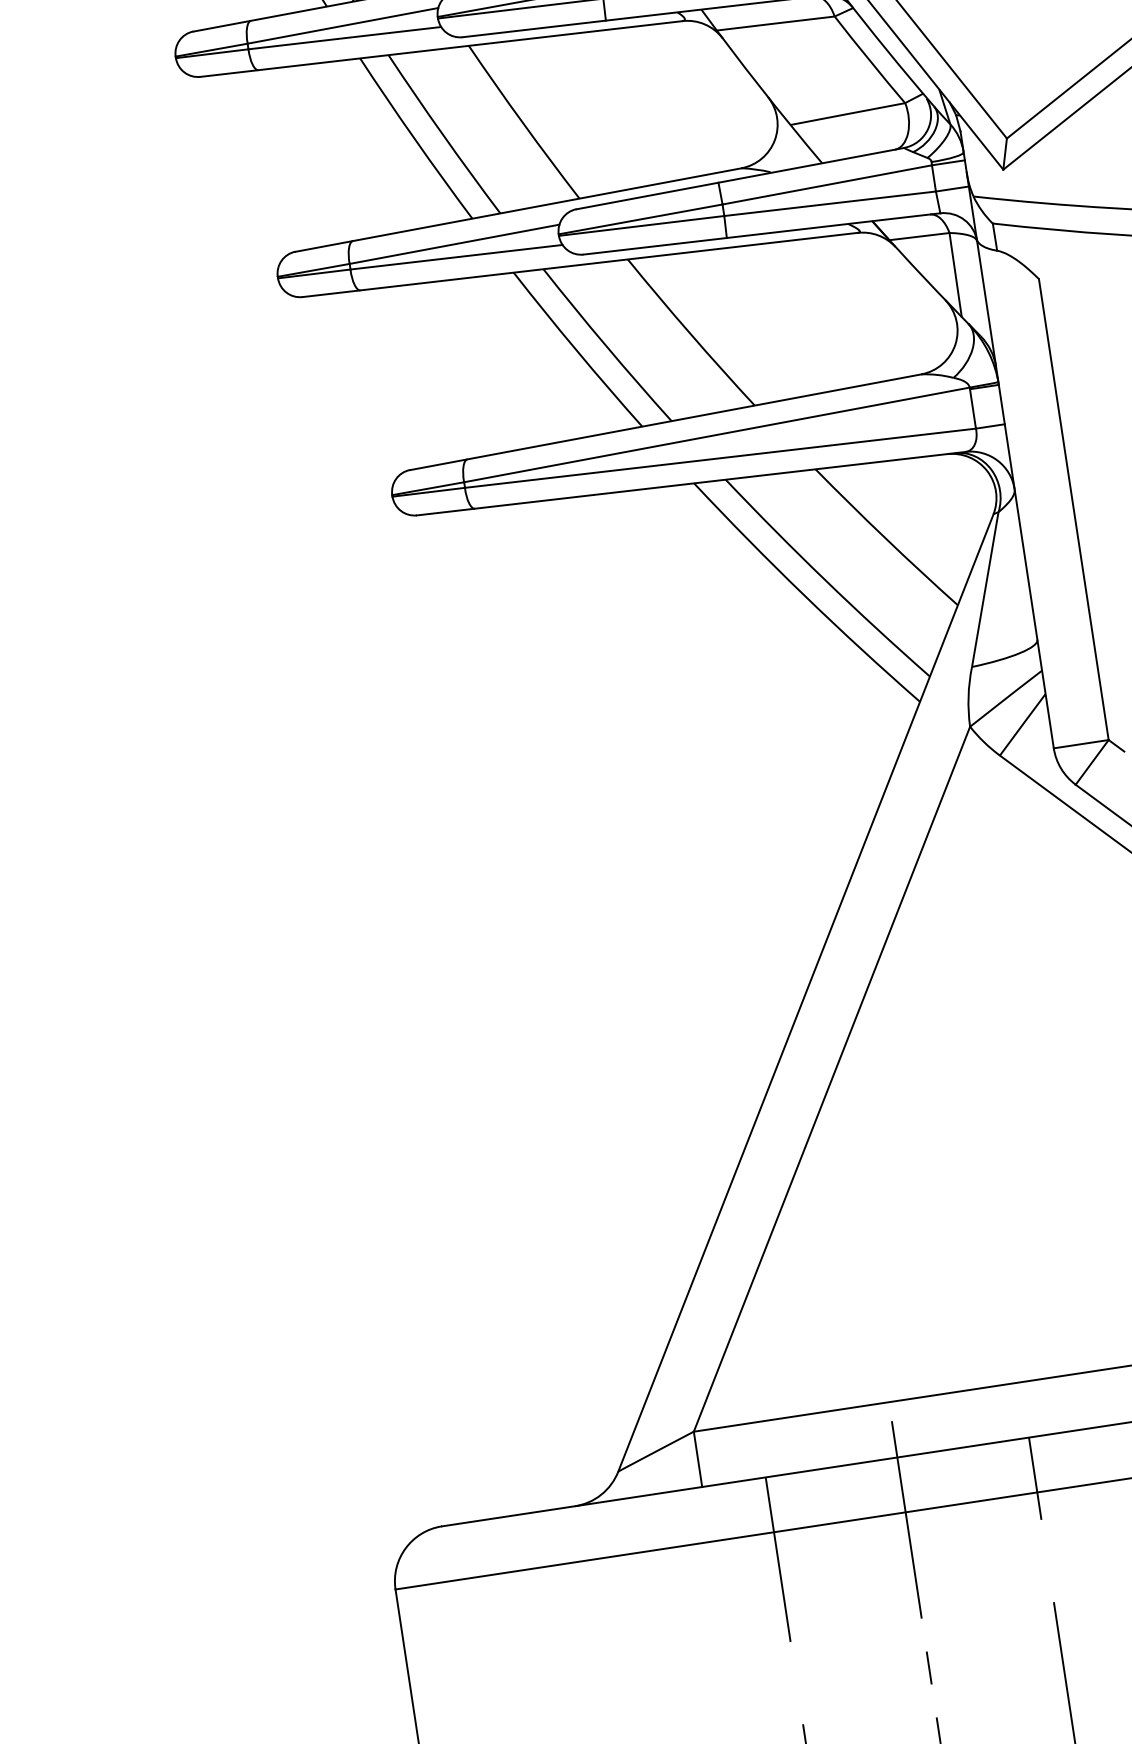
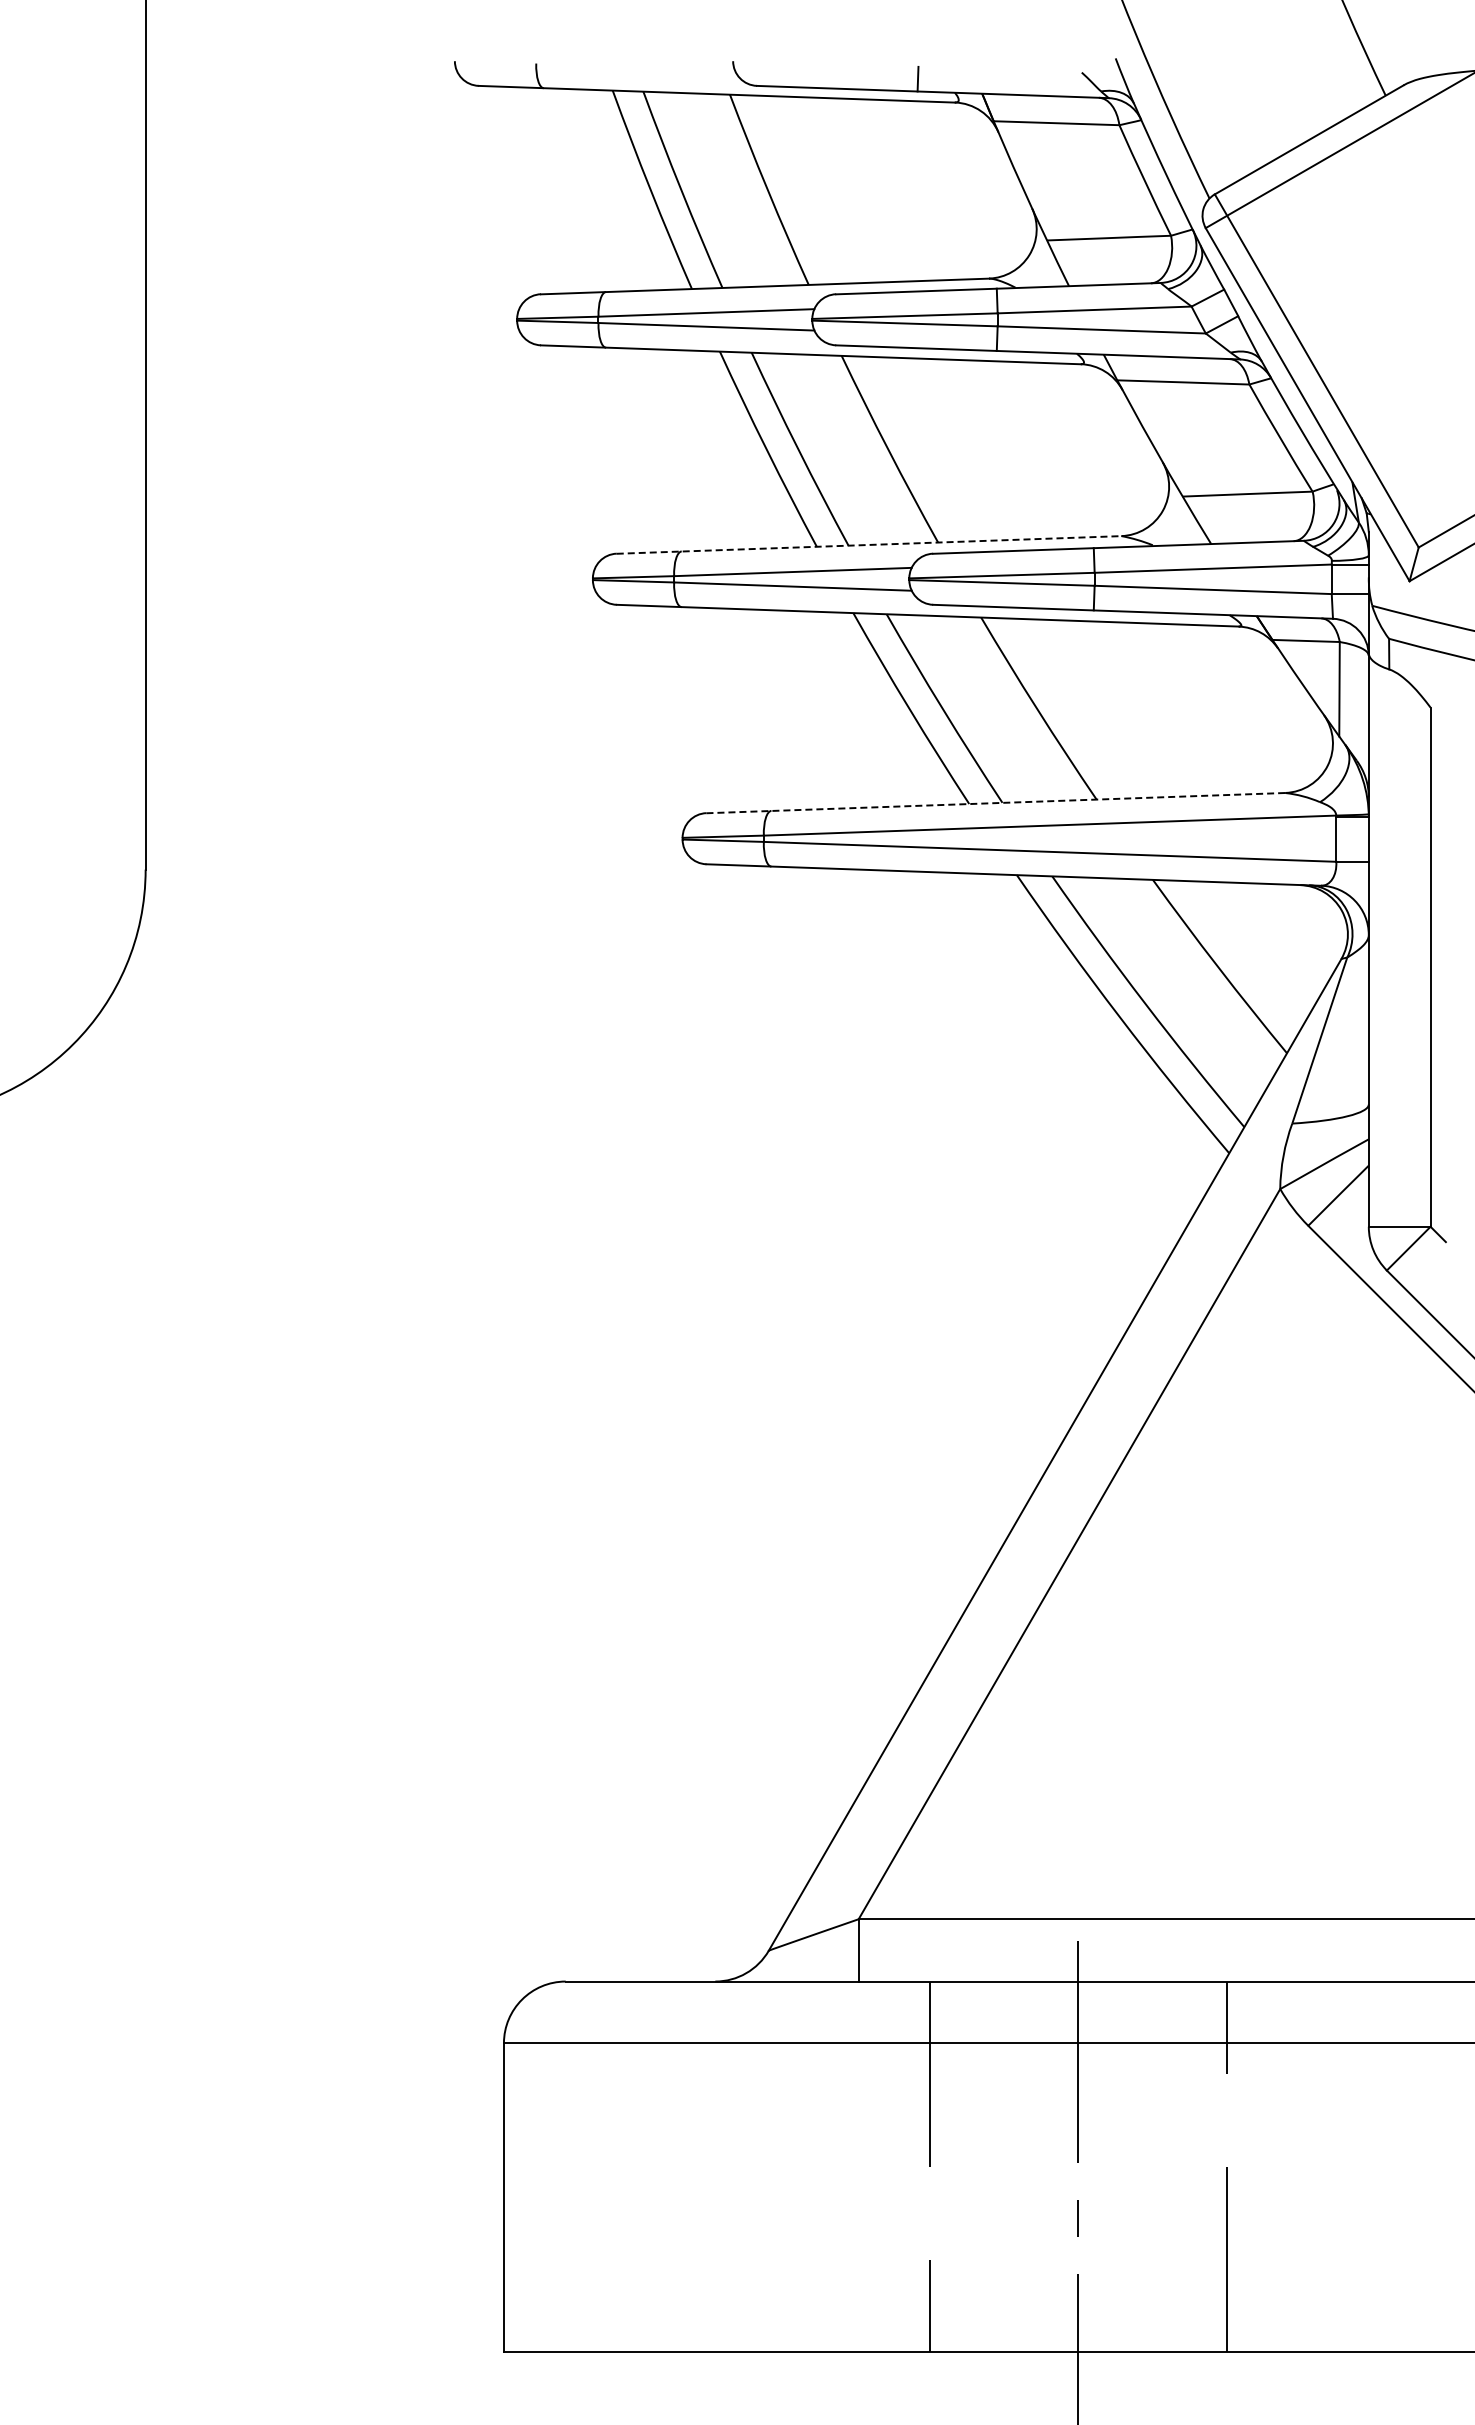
line: (518, 209) -> (869, 544), solid -> dashed
line: (665, 422) -> (995, 803), solid -> dashed

